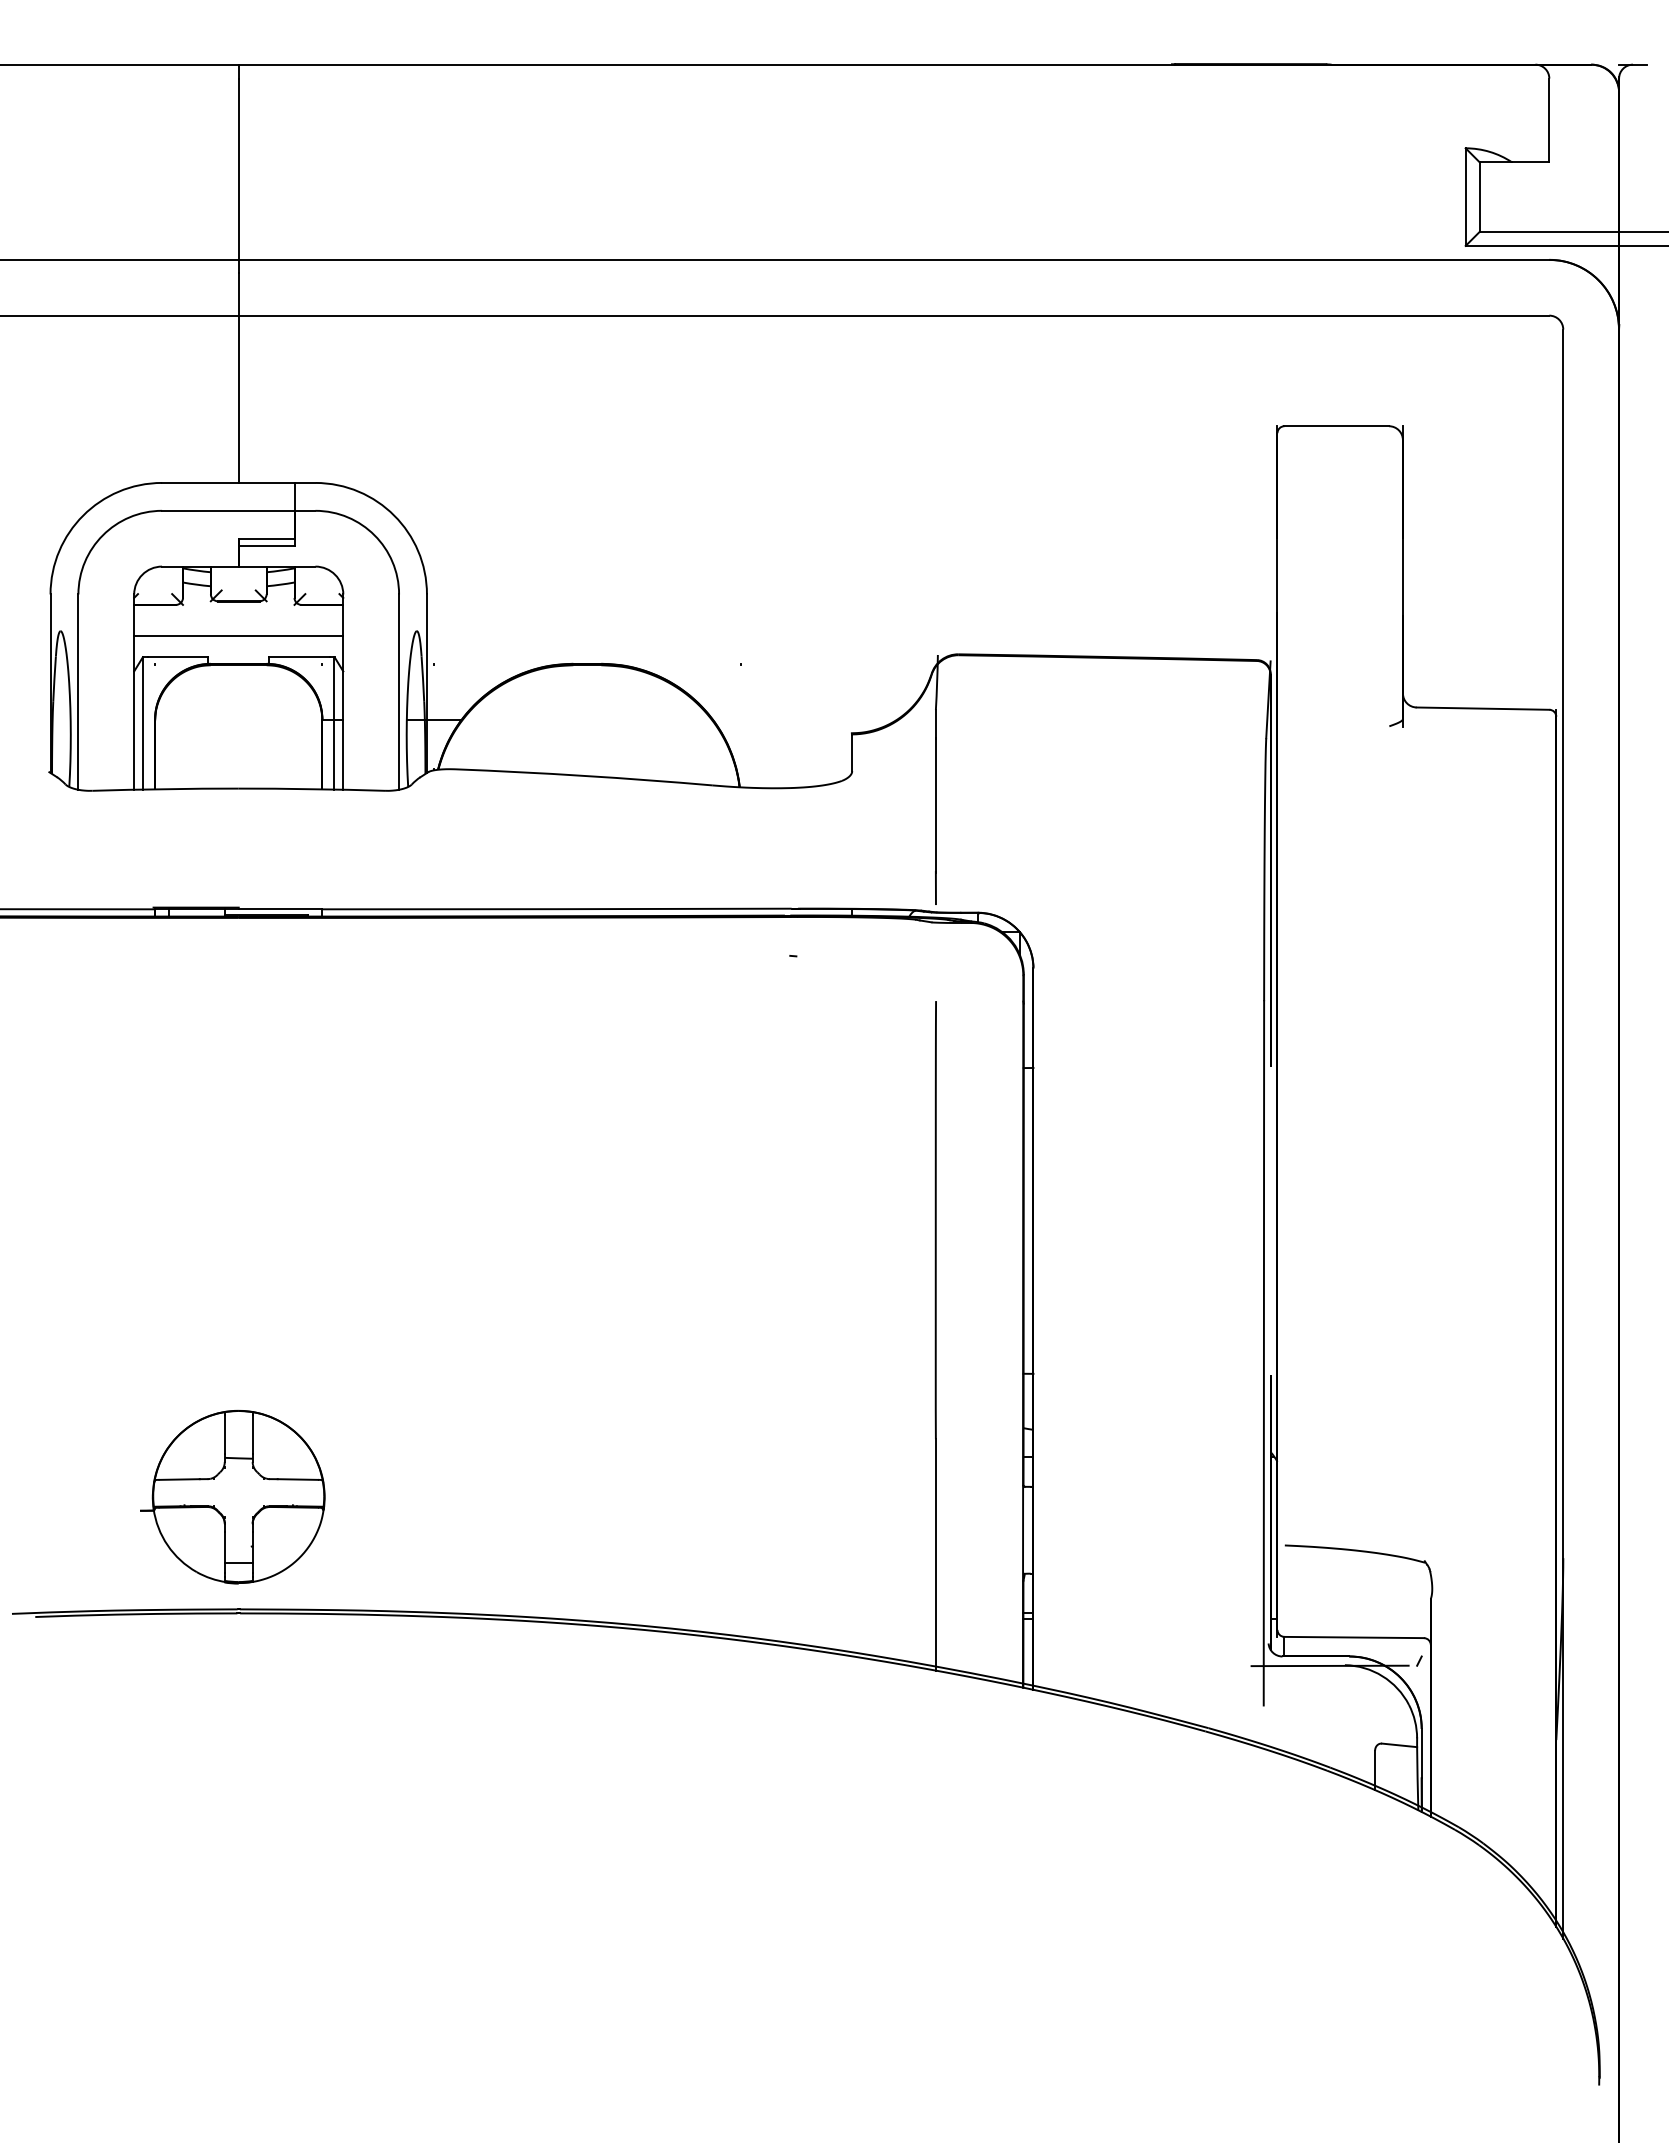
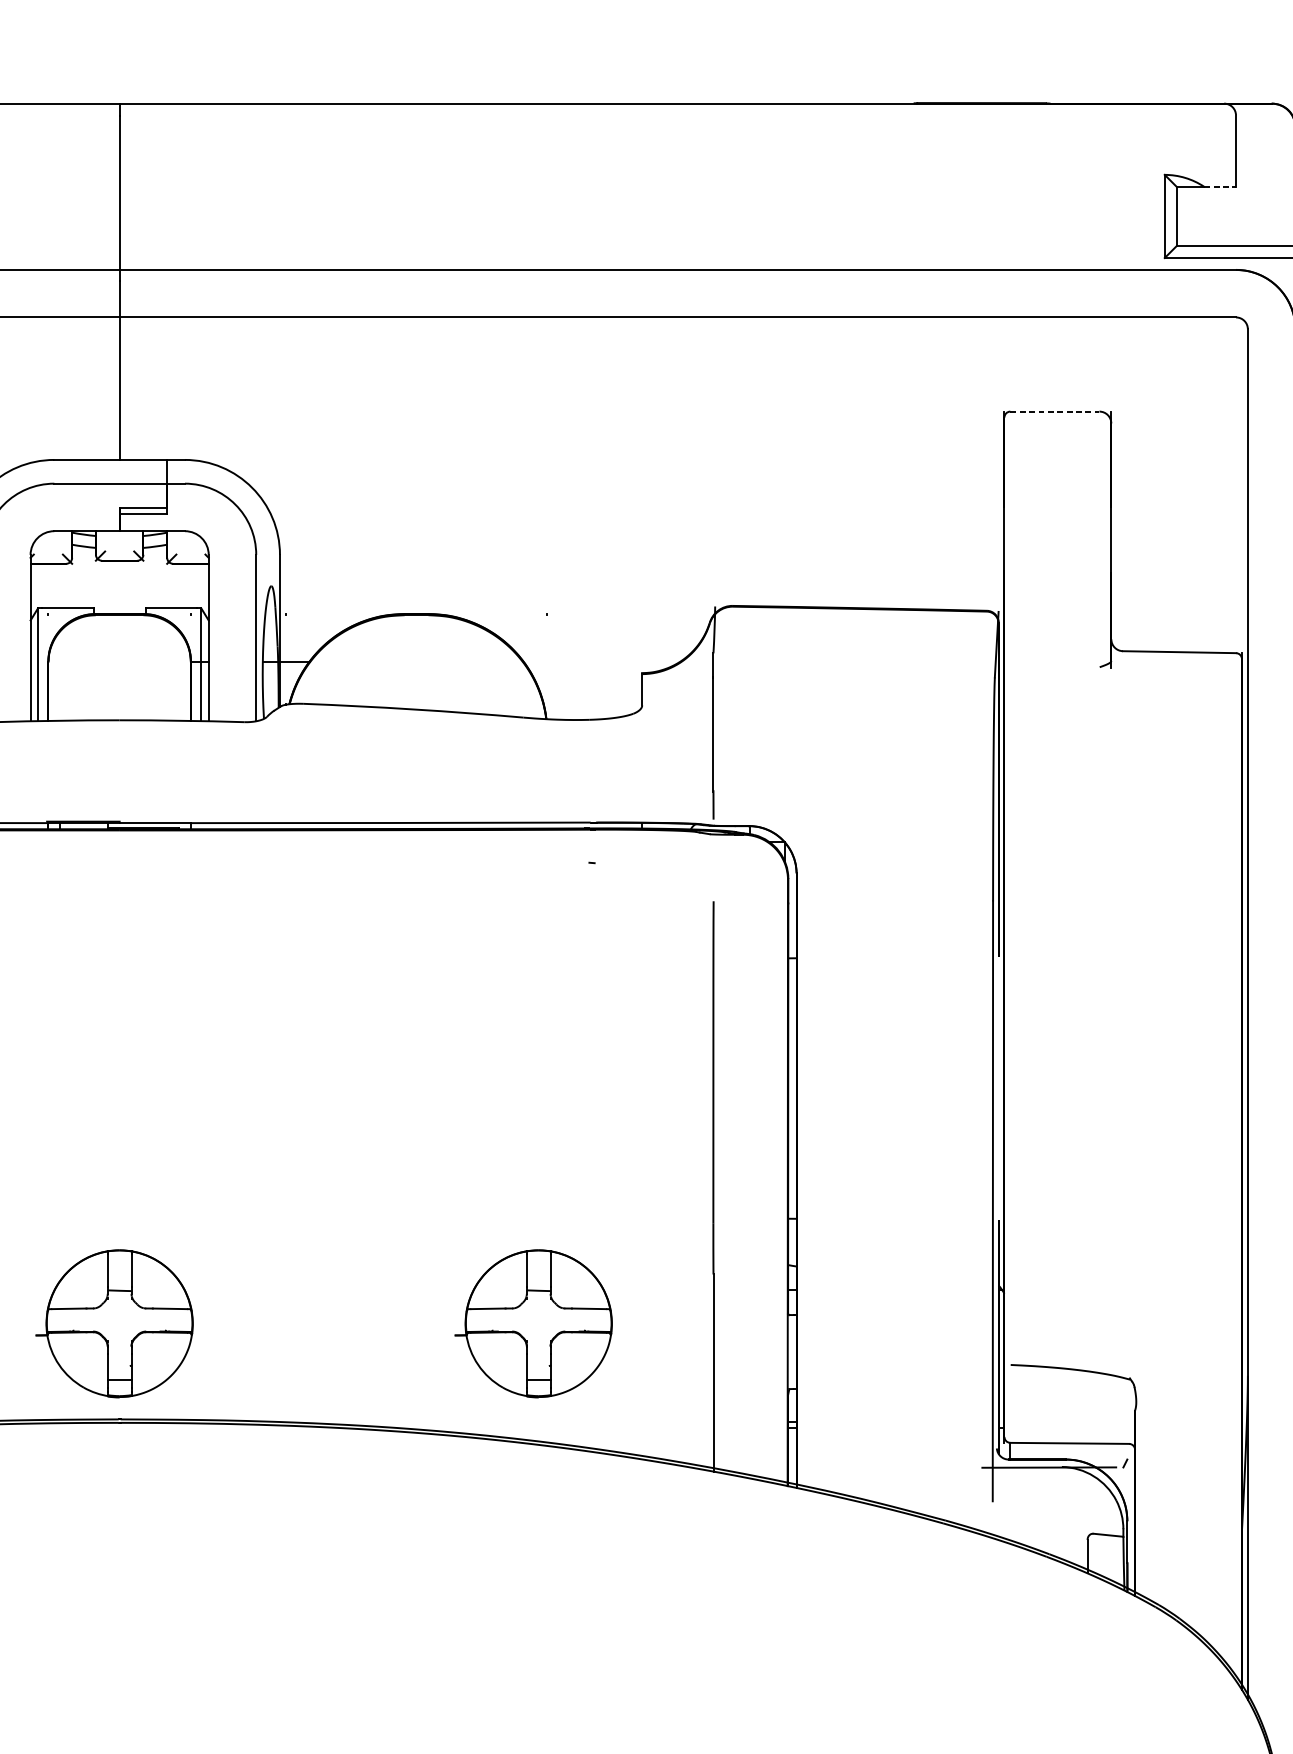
line: (1530, 162) -> (1219, 186), solid -> dashed
line: (1337, 426) -> (1055, 411), solid -> dashed
line: (238, 636) -> (119, 590), removed
part: (724, 1497) -> (533, 1324), added

